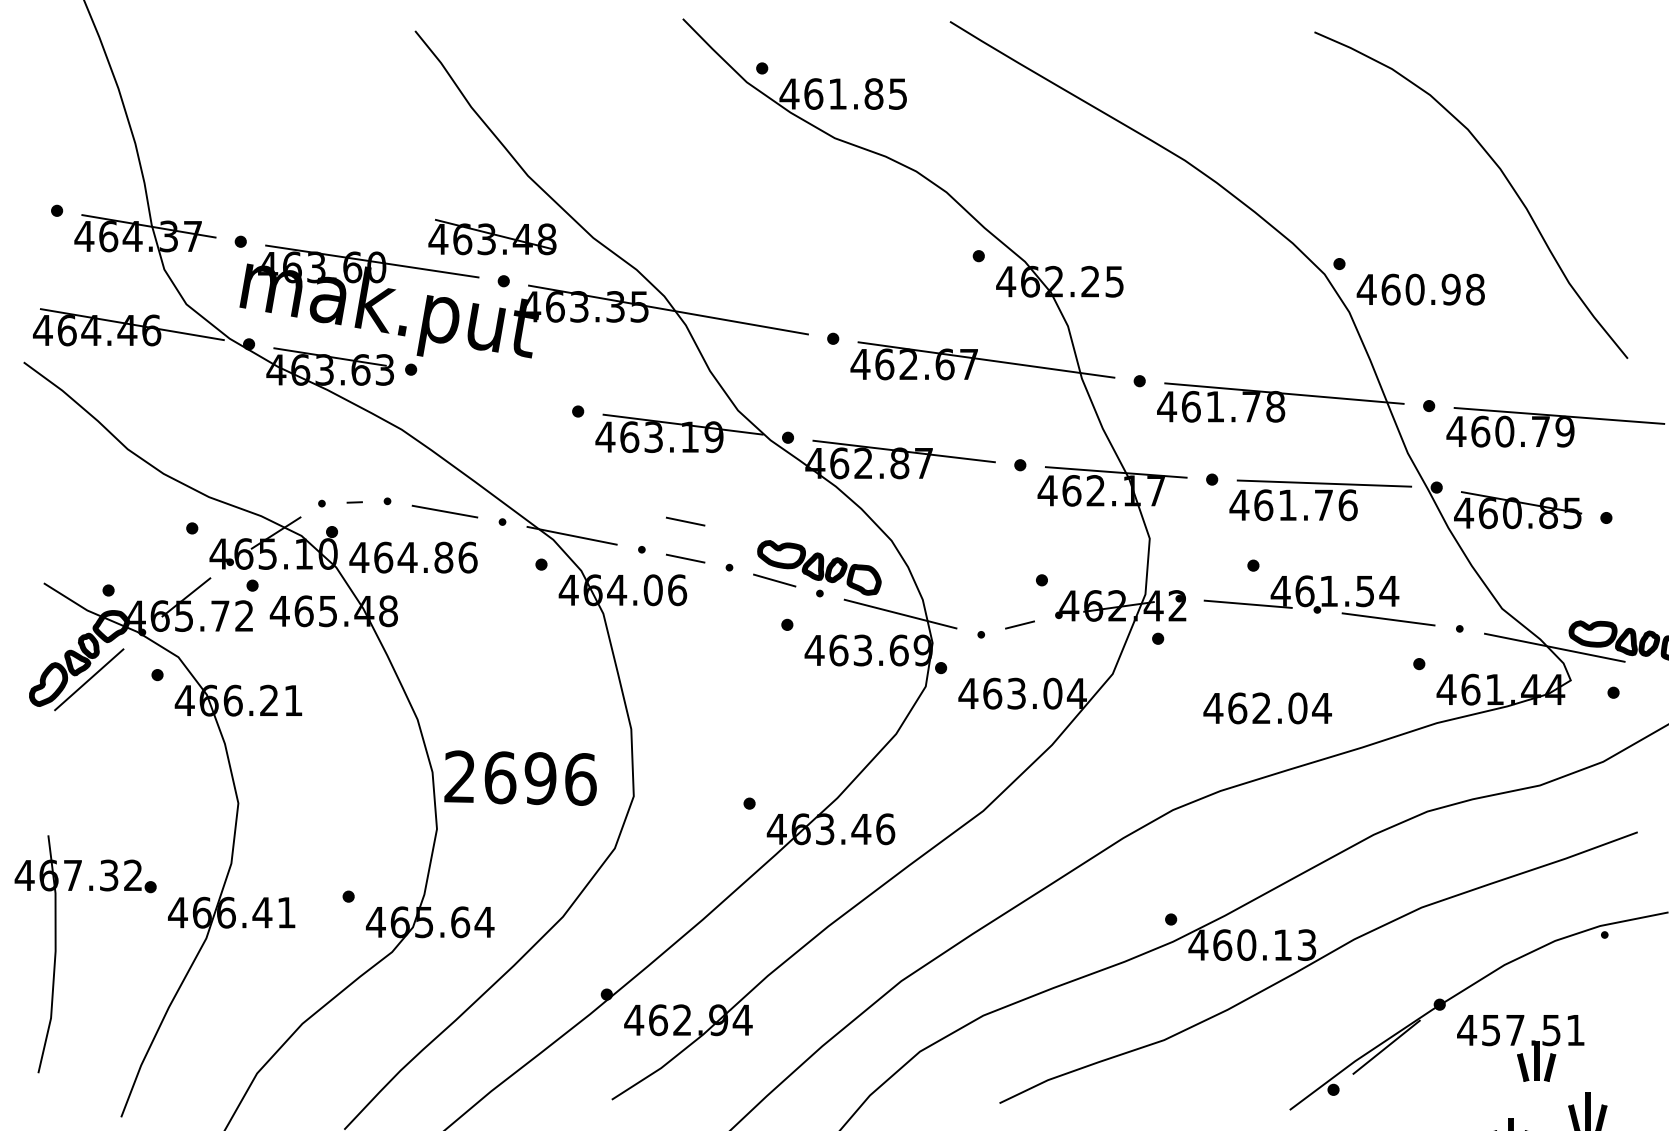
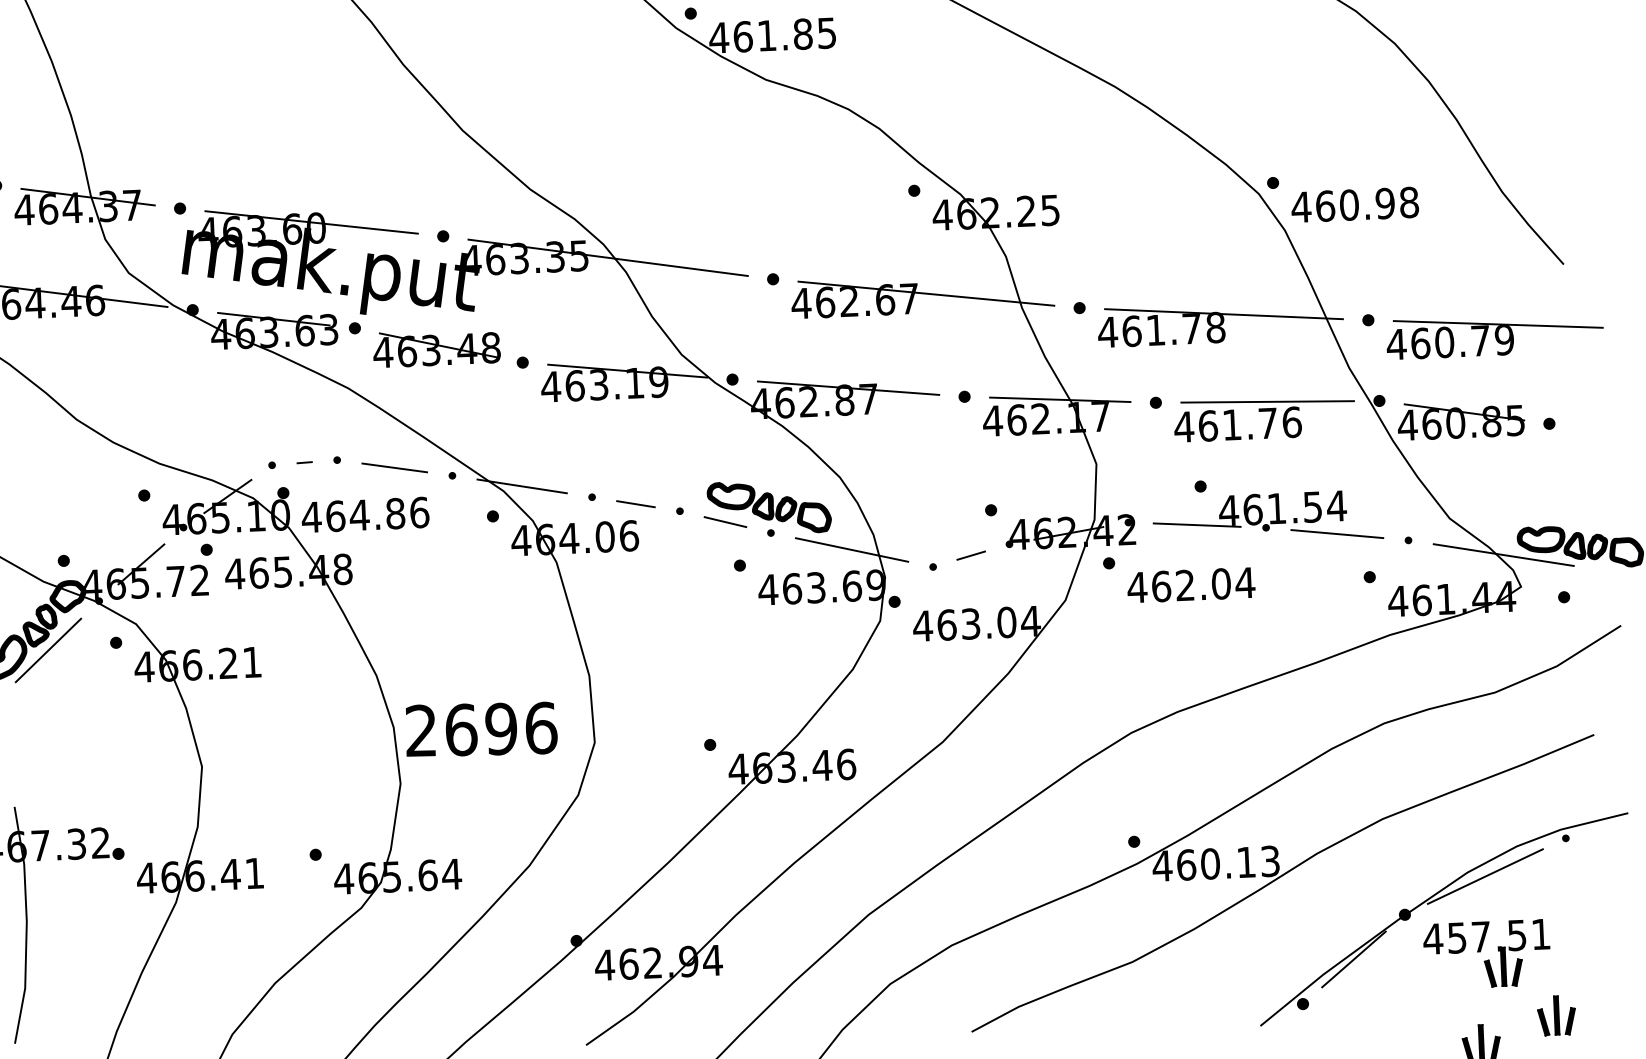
part: (492, 237) -> (436, 348), moved
line: (685, 521) -> (634, 467), removed
text: (1267, 708) -> (1191, 585), moved
line: (1522, 969) -> (1485, 876), added

